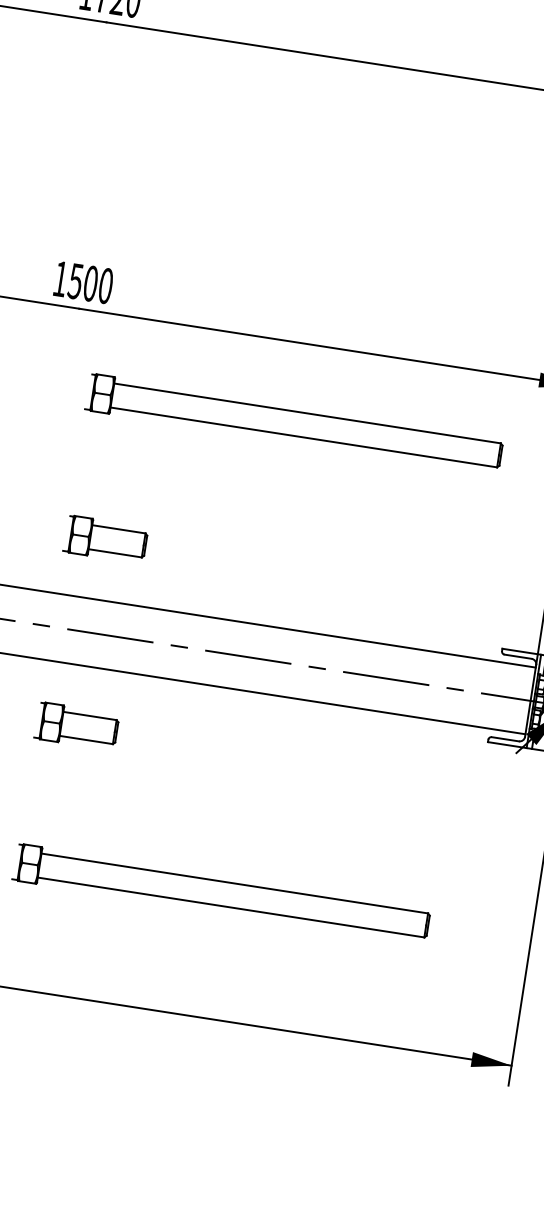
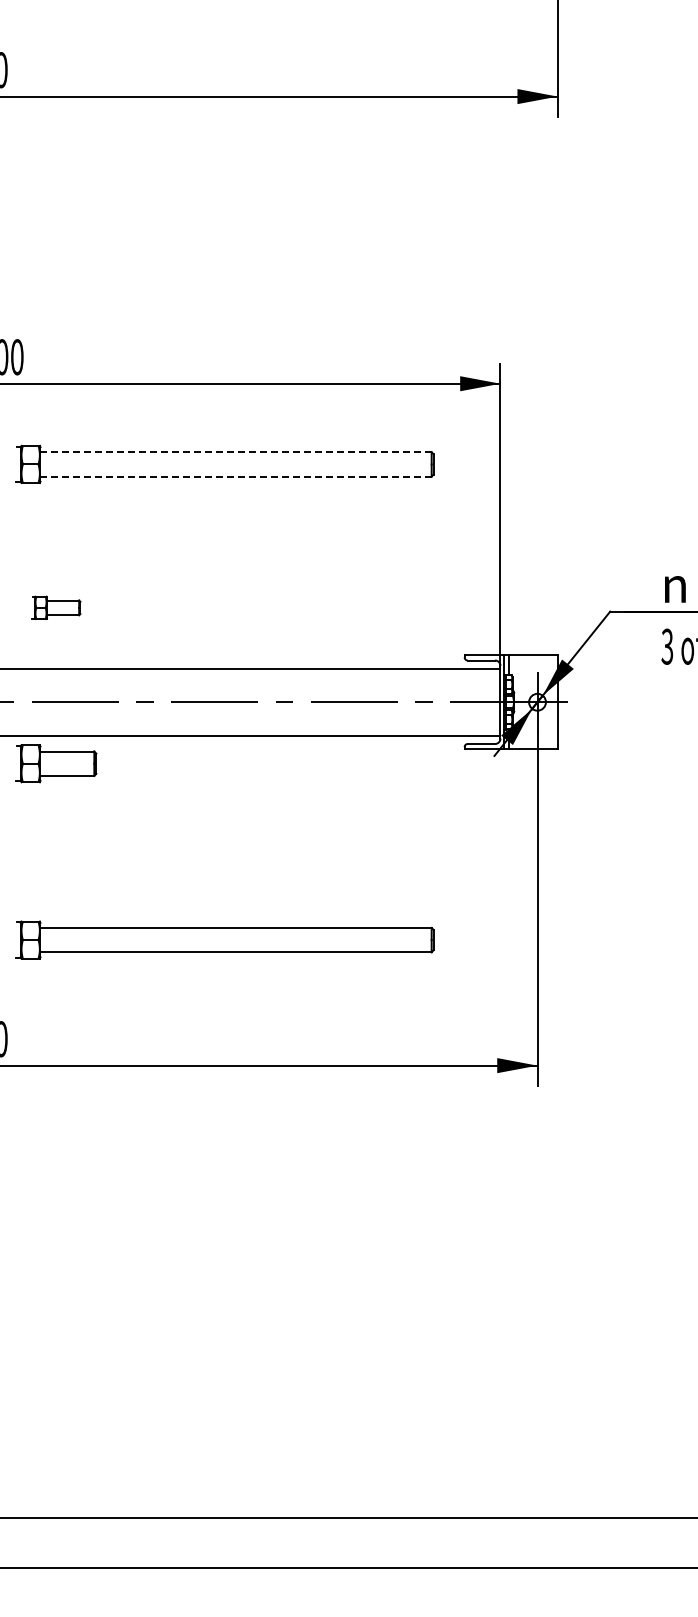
line: (307, 413) -> (236, 452), solid -> dashed
line: (304, 437) -> (236, 476), solid -> dashed
part: (106, 539) -> (56, 607), size x0.6
part: (77, 726) -> (56, 763), moved

